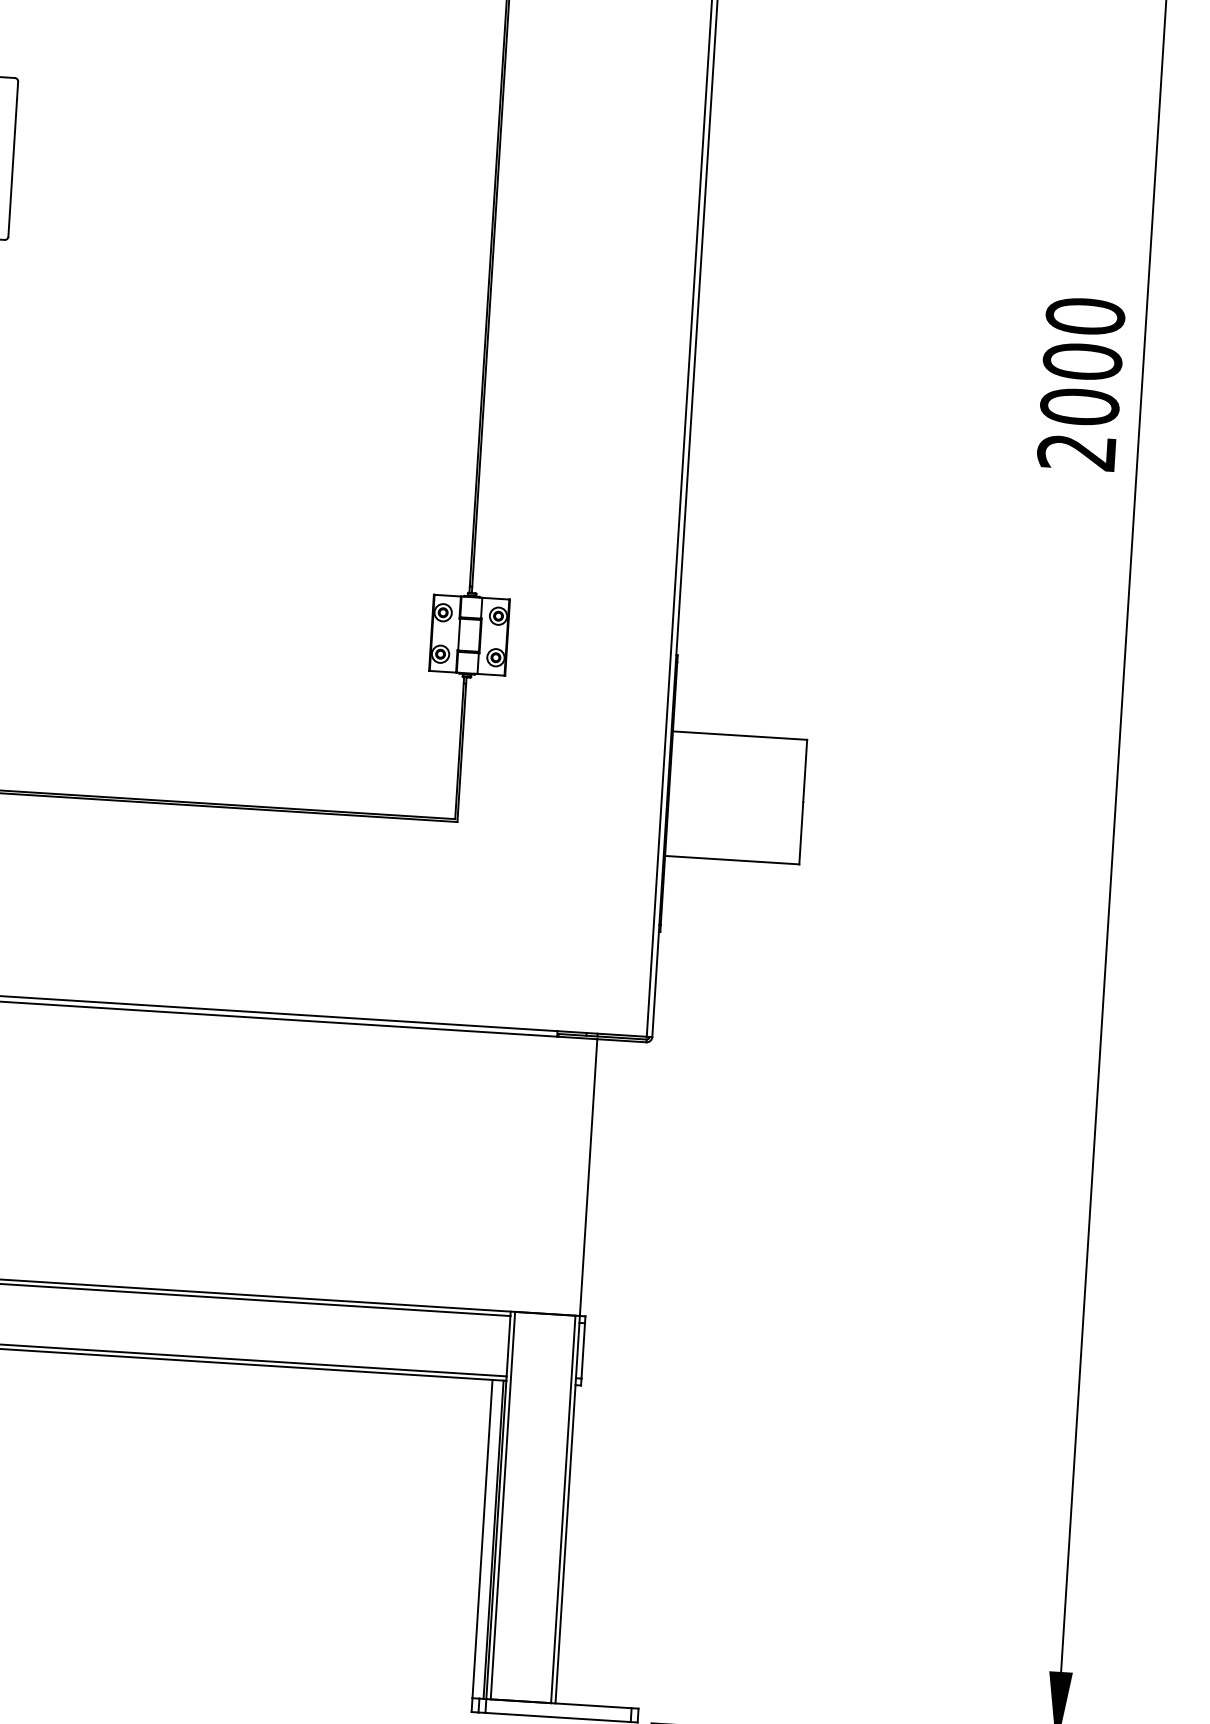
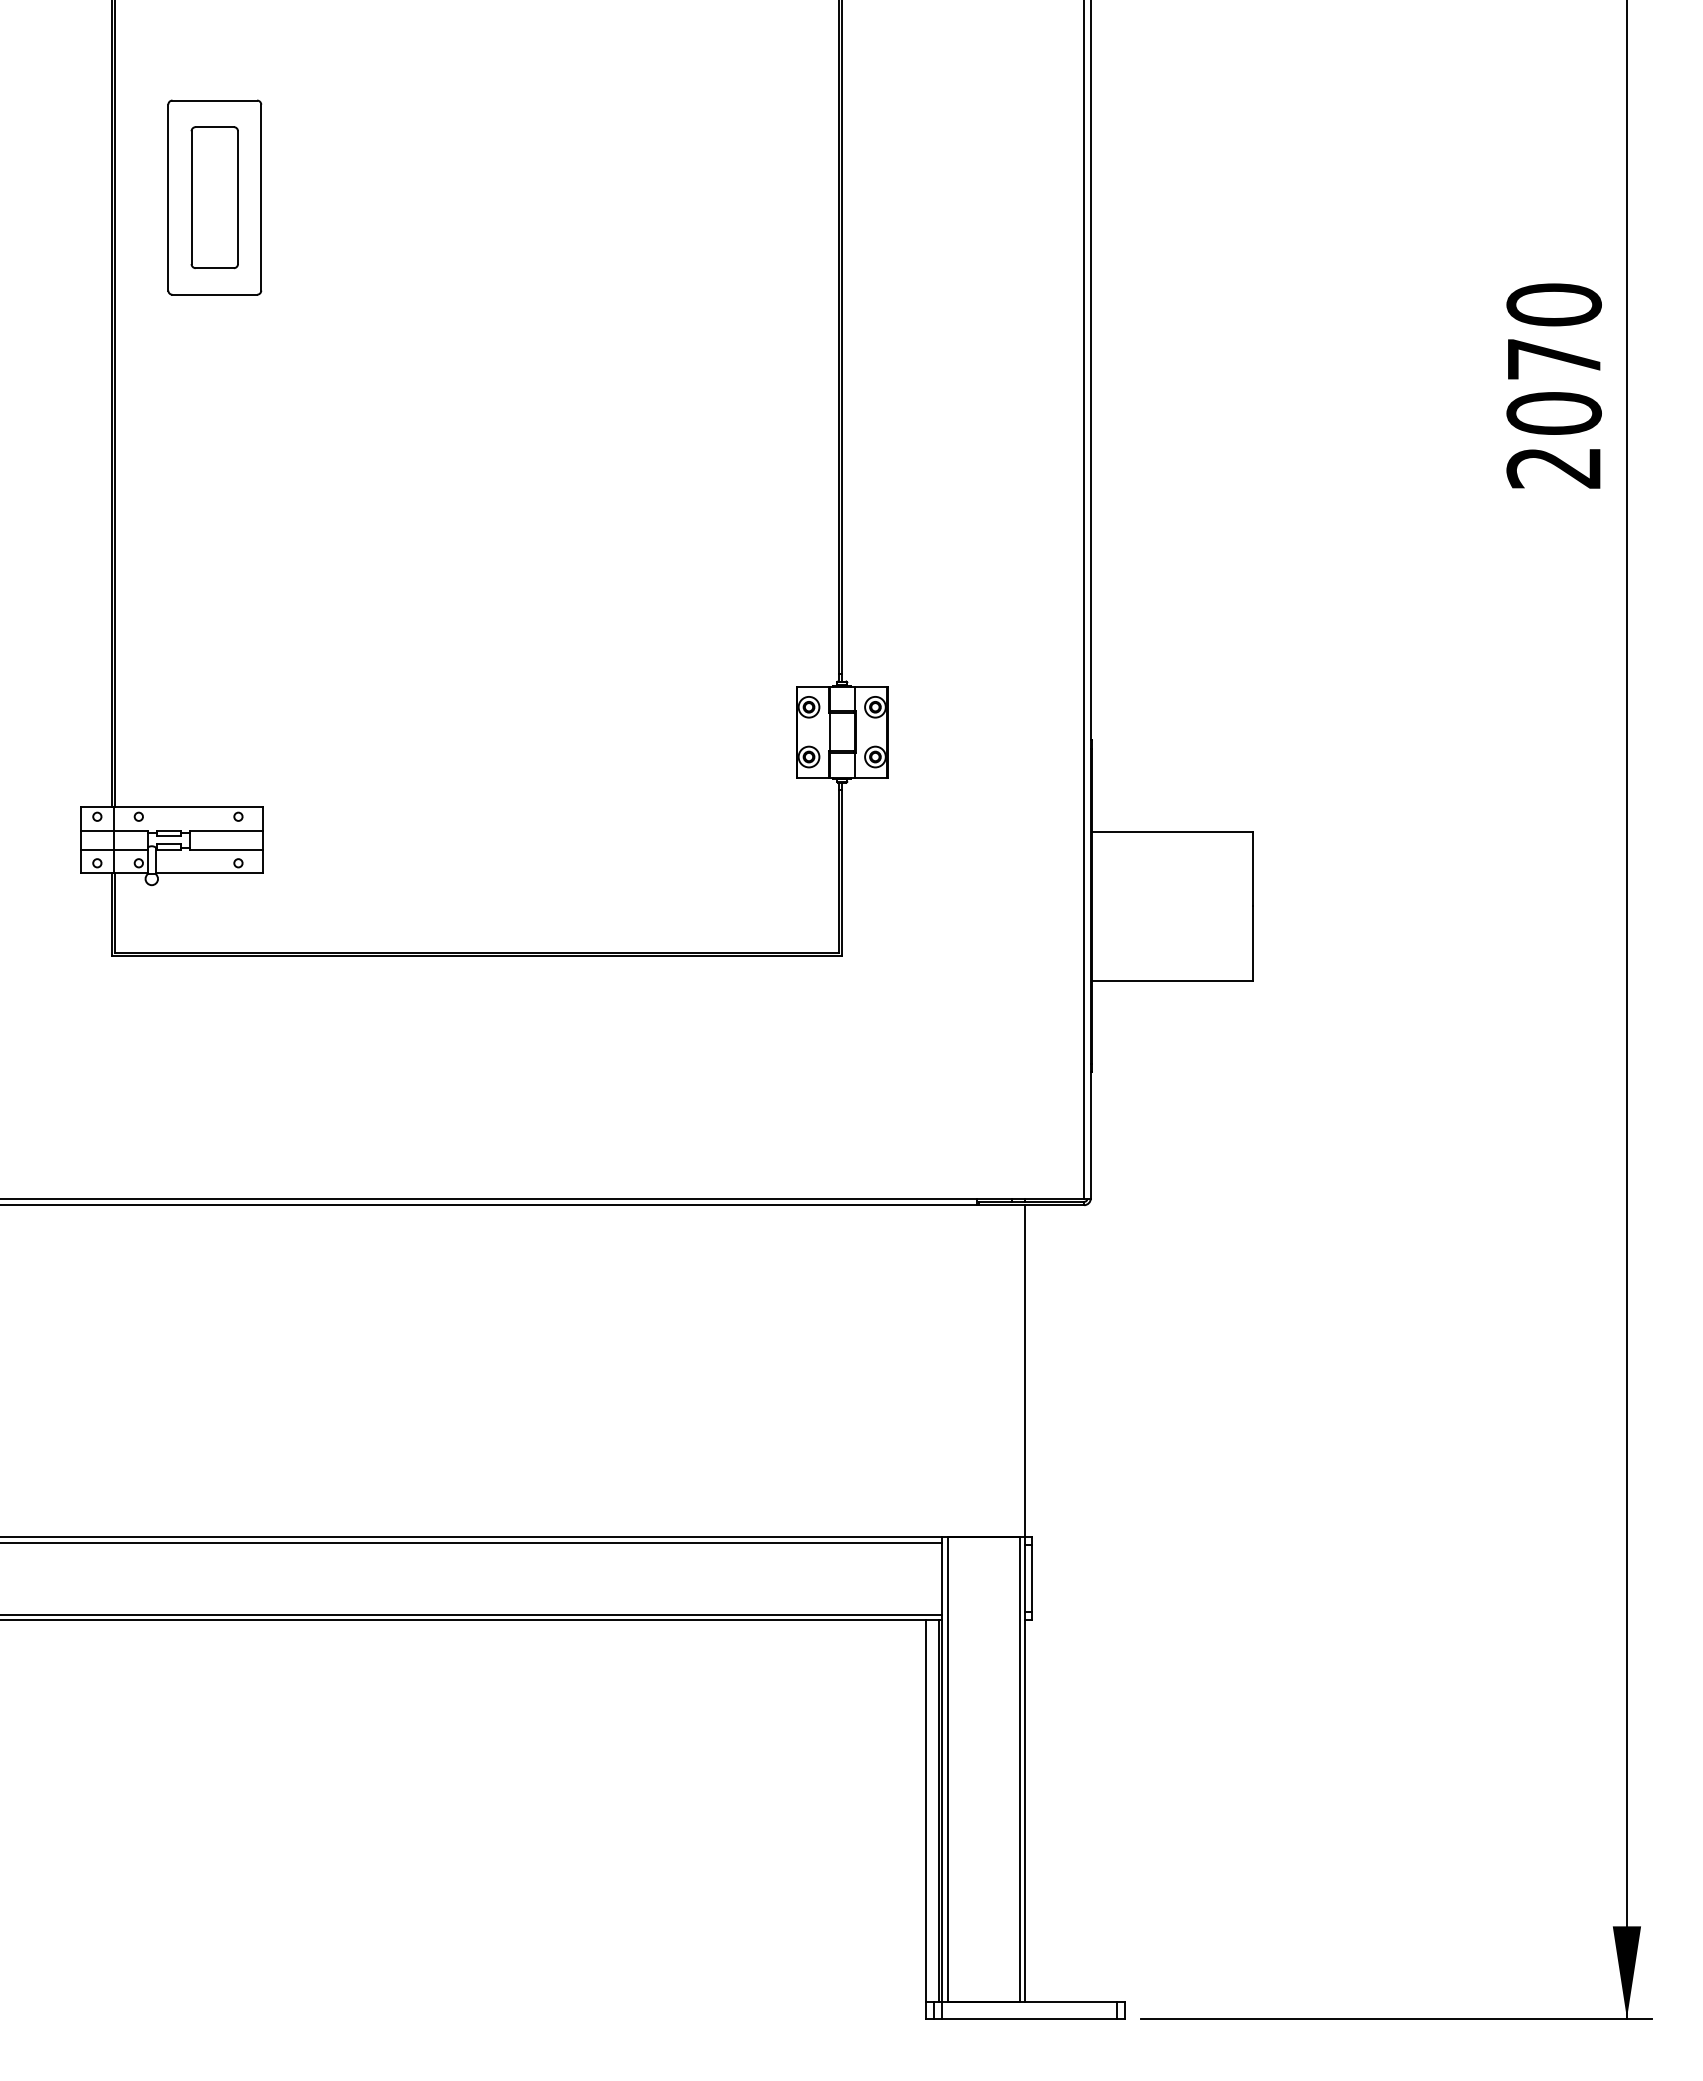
text: (1082, 361) -> (1553, 358), 2000 -> 2070

